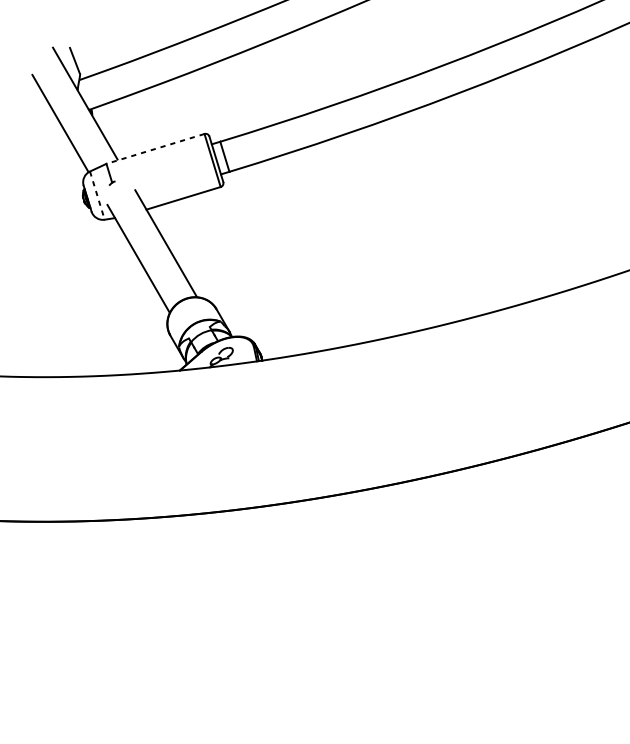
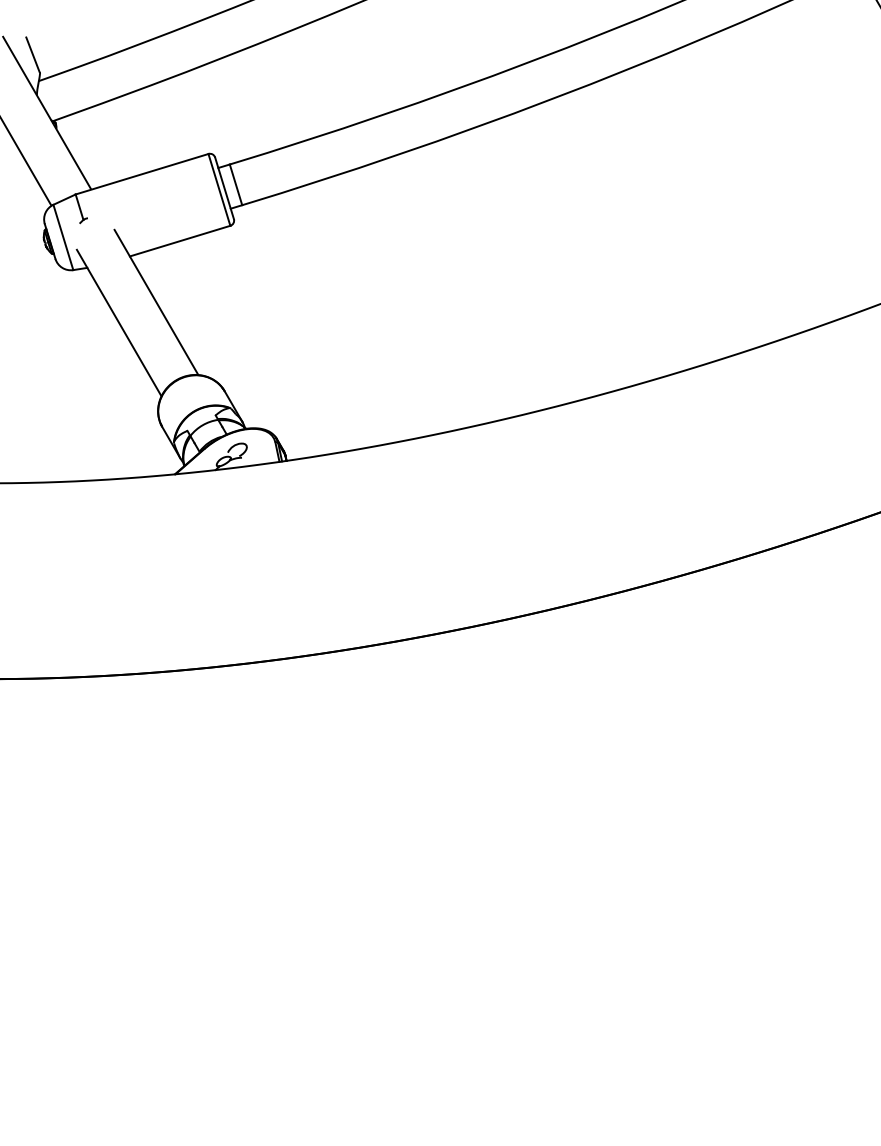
line: (155, 149) -> (141, 174), dashed -> solid
line: (97, 195) -> (63, 237), dashed -> solid

